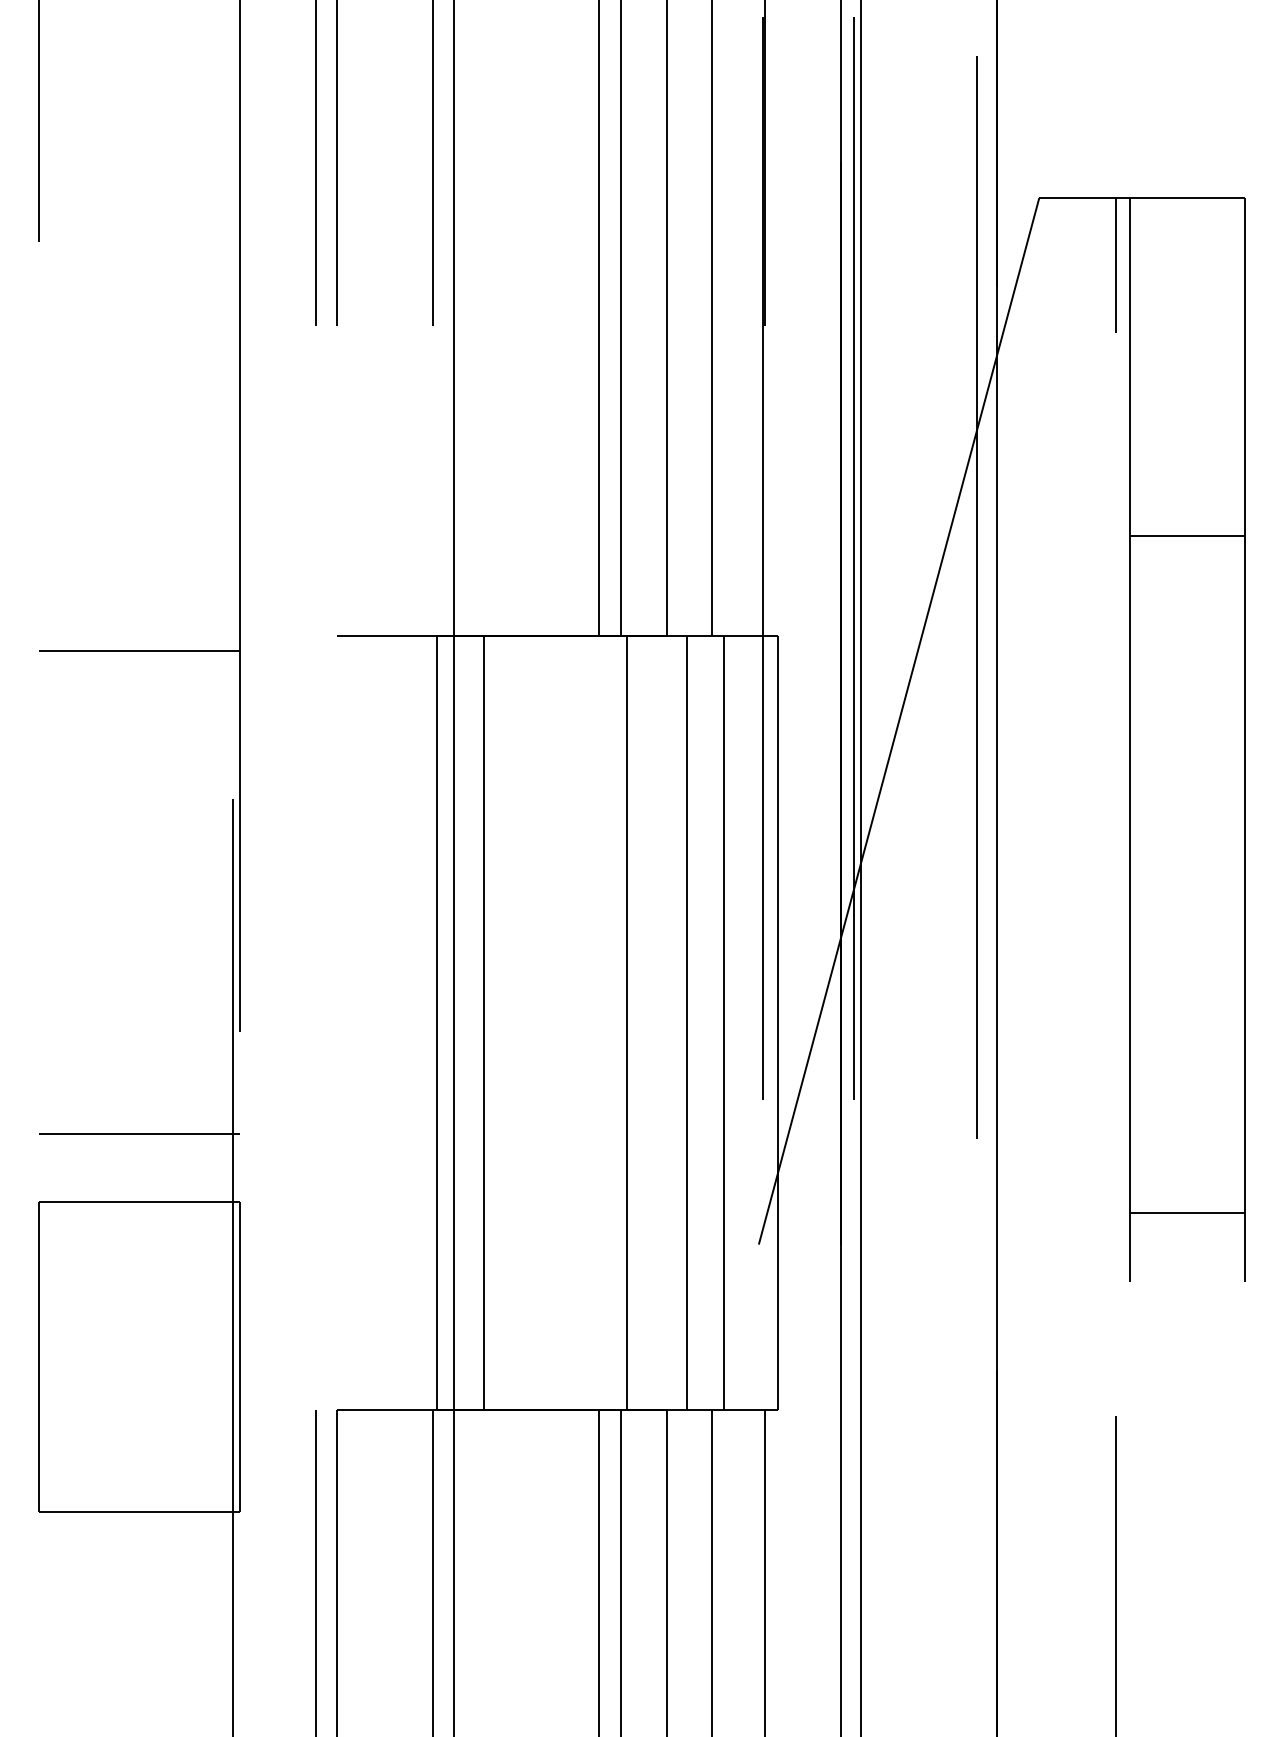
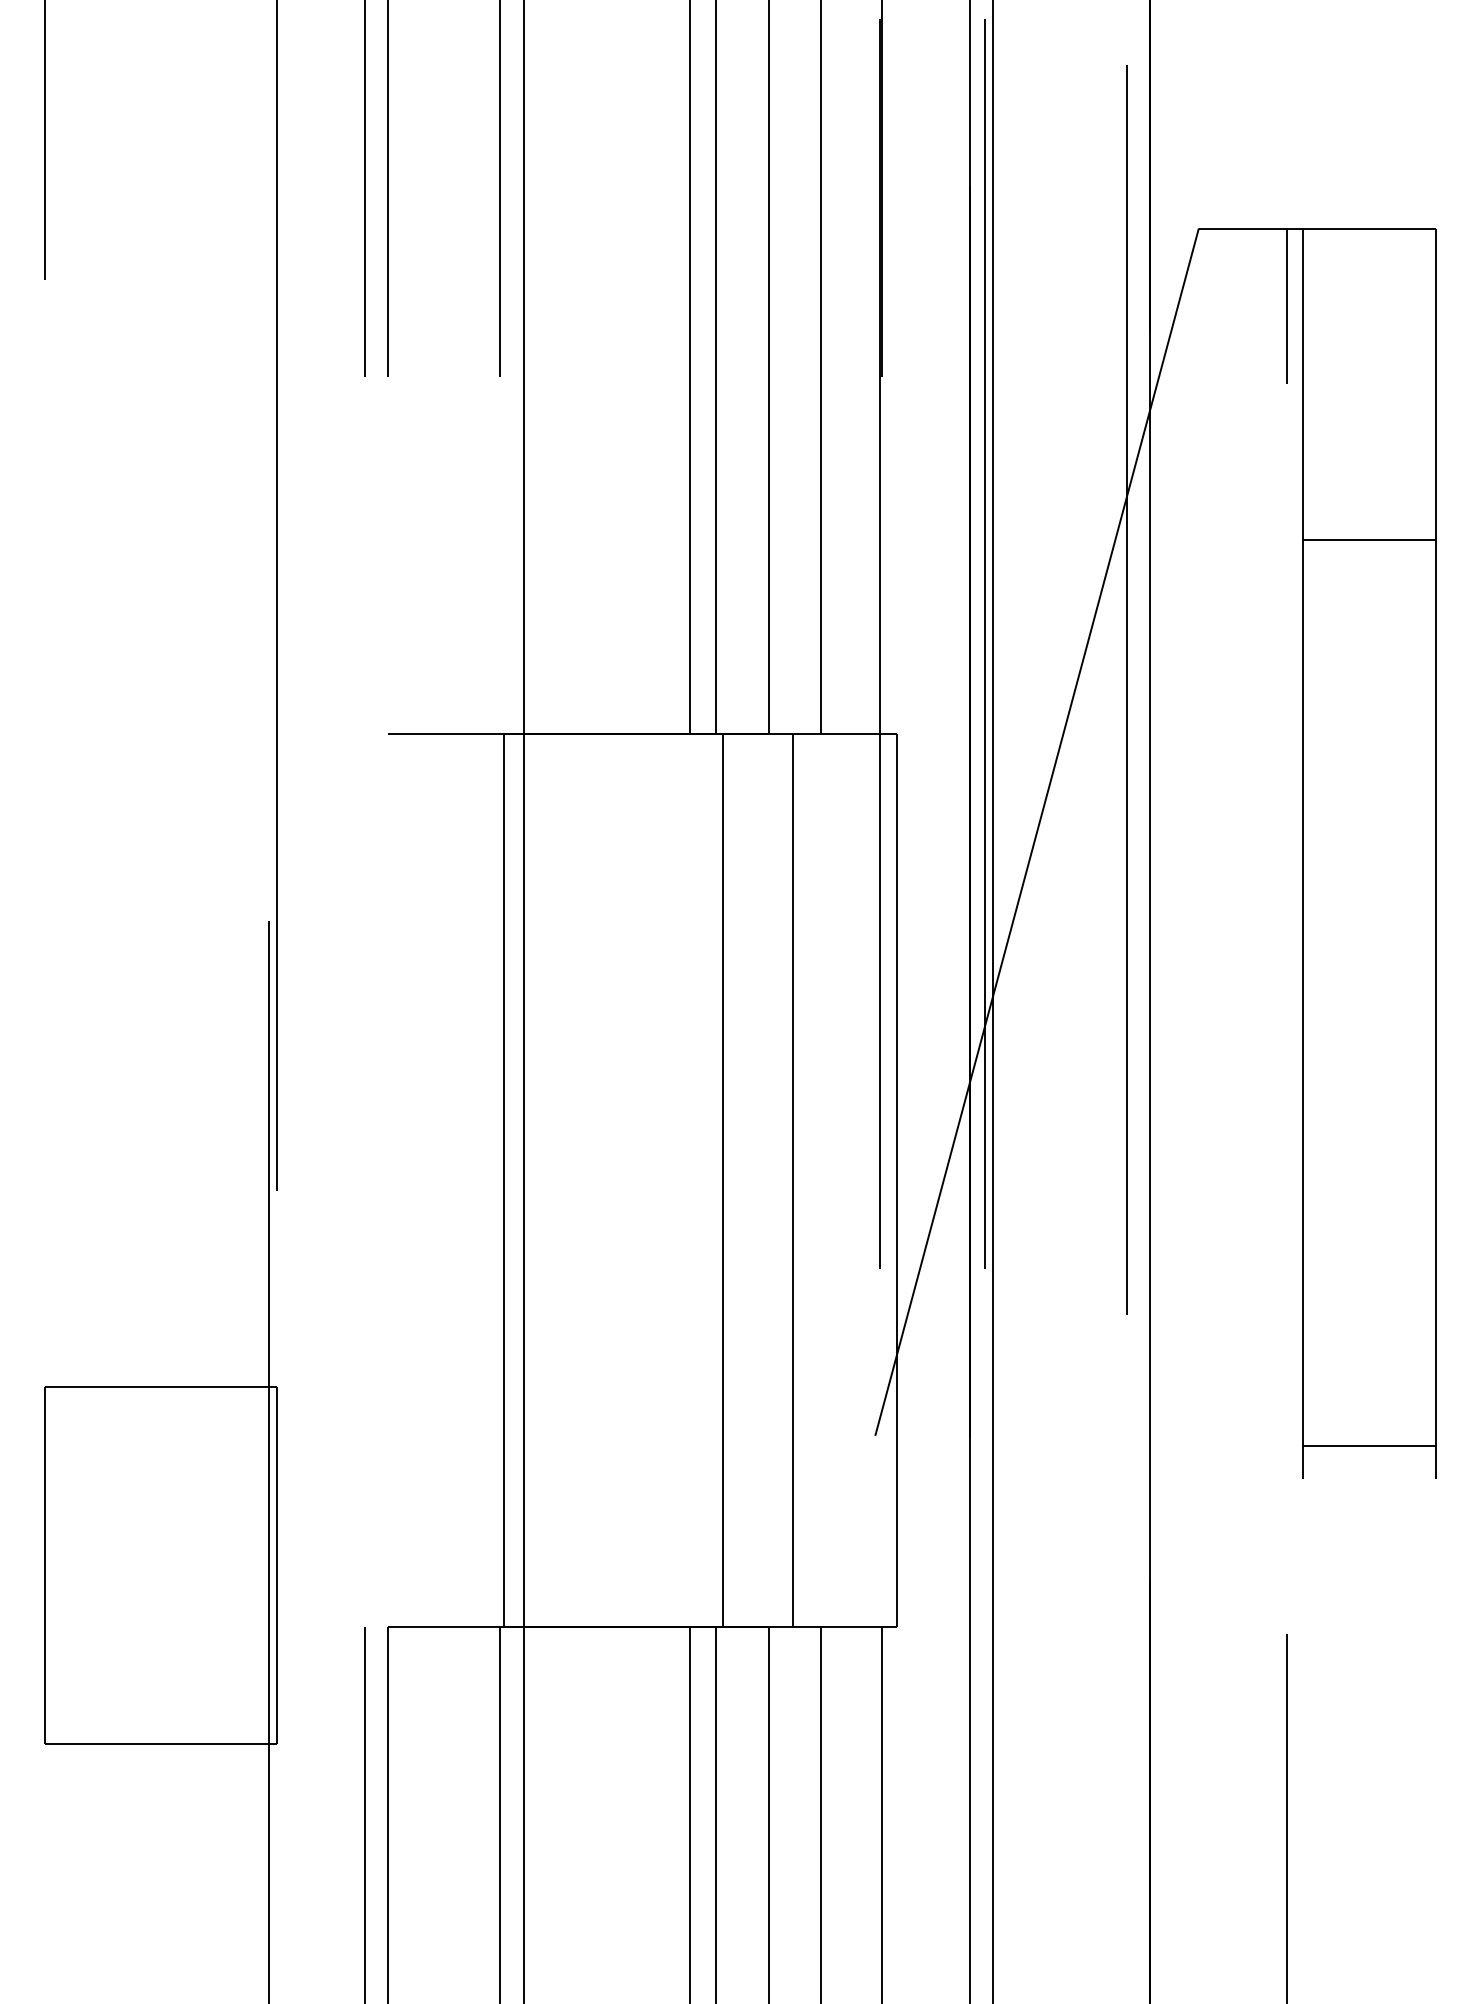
line: (1187, 536) -> (1369, 539), moved
line: (139, 650) -> (160, 750), removed
line: (483, 1022) -> (557, 1179), removed
line: (723, 1022) -> (834, 1179), removed
line: (139, 1134) -> (160, 1308), removed
line: (1187, 1213) -> (1369, 1446), moved

